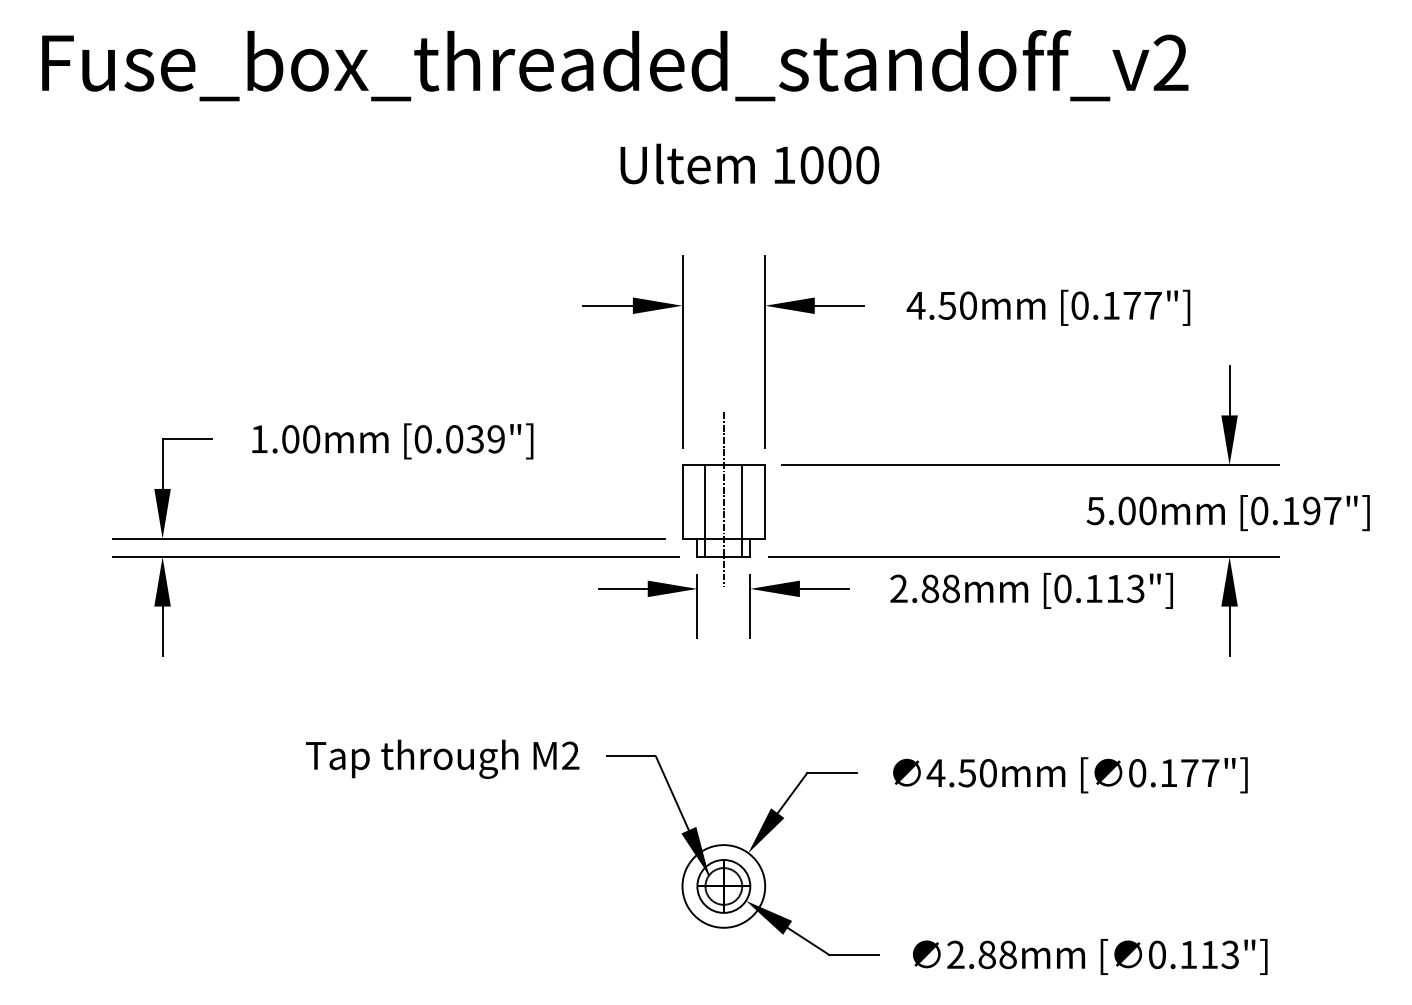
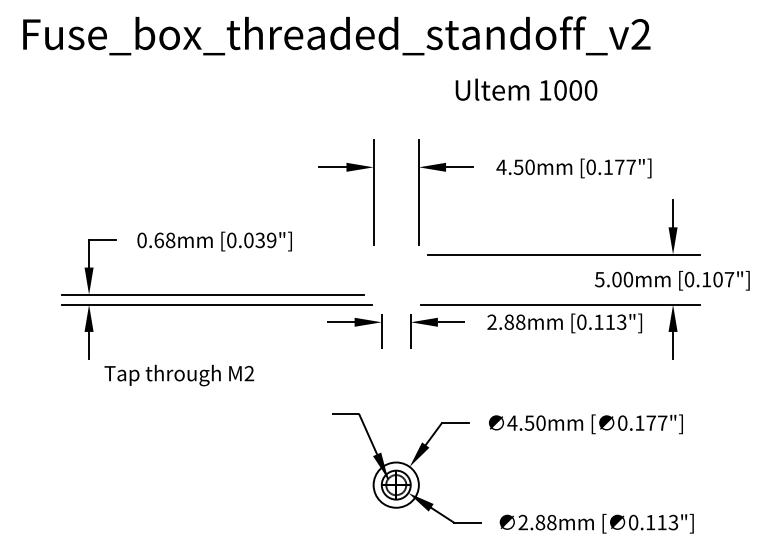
text: (749, 163) -> (526, 89), moved
text: (285, 439) -> (156, 240), 1.00mm -> 0.68mm
part: (724, 497) -> (396, 272), removed
text: (1310, 510) -> (717, 279), [0.197"] -> [0.107"]
text: (442, 759) -> (179, 375), moved

